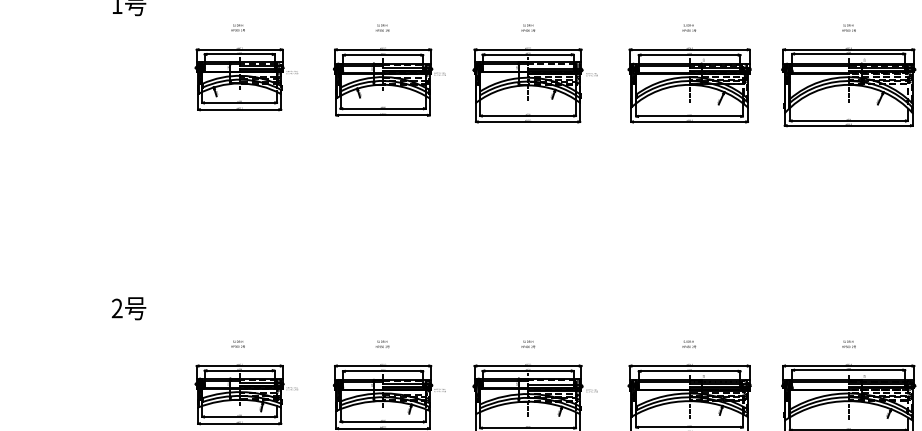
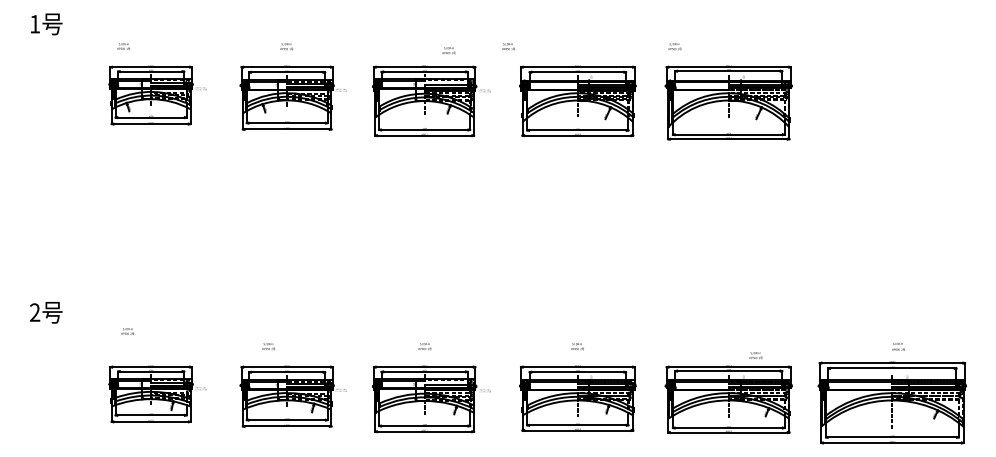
text: (237, 27) -> (123, 46), moved
text: (527, 27) -> (448, 50), moved
text: (689, 27) -> (508, 46), moved
text: (848, 27) -> (674, 46), moved
text: (237, 344) -> (127, 331), moved
text: (382, 344) -> (268, 346), moved
text: (848, 344) -> (755, 355), moved

